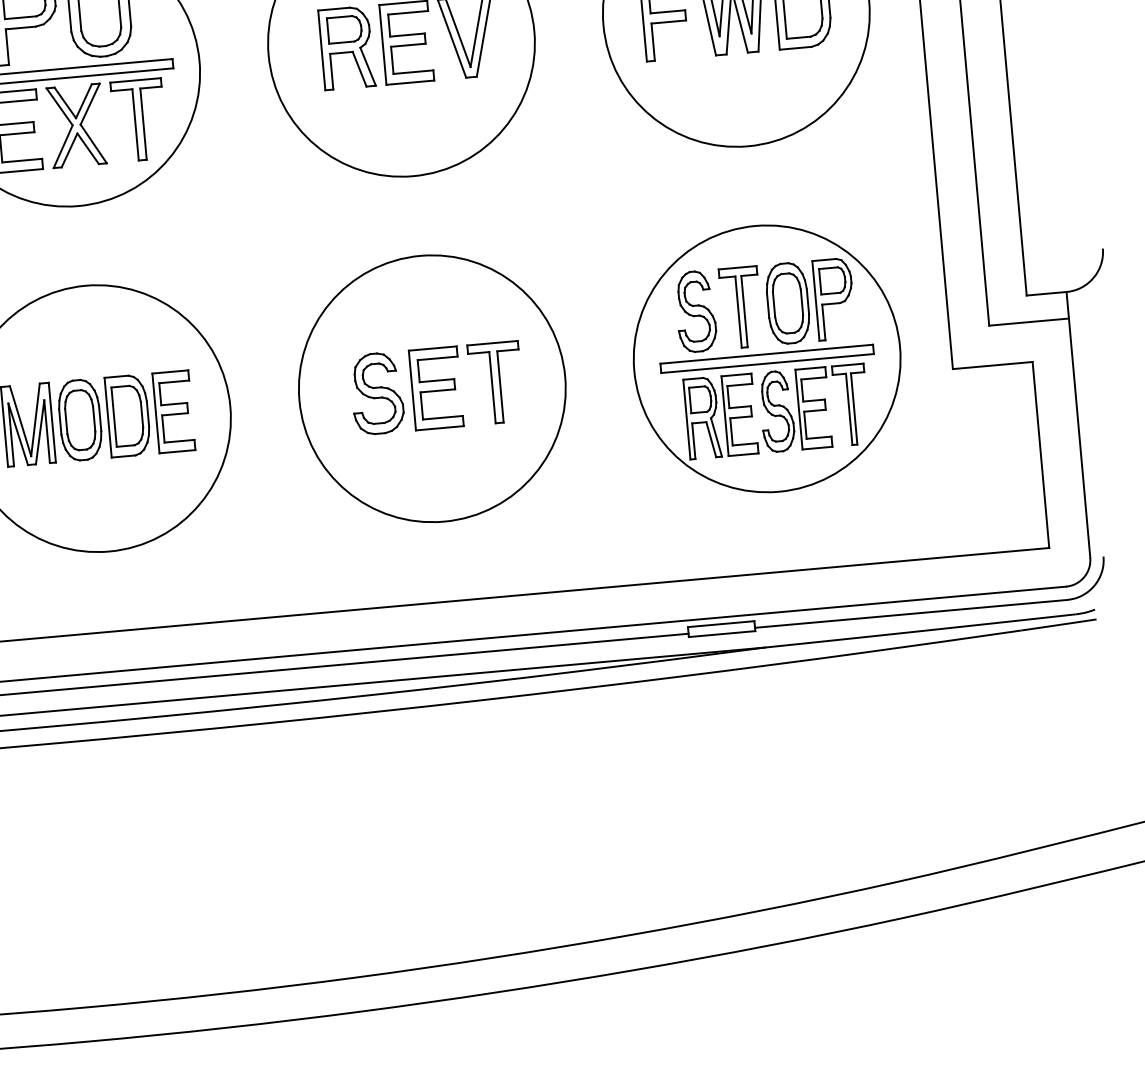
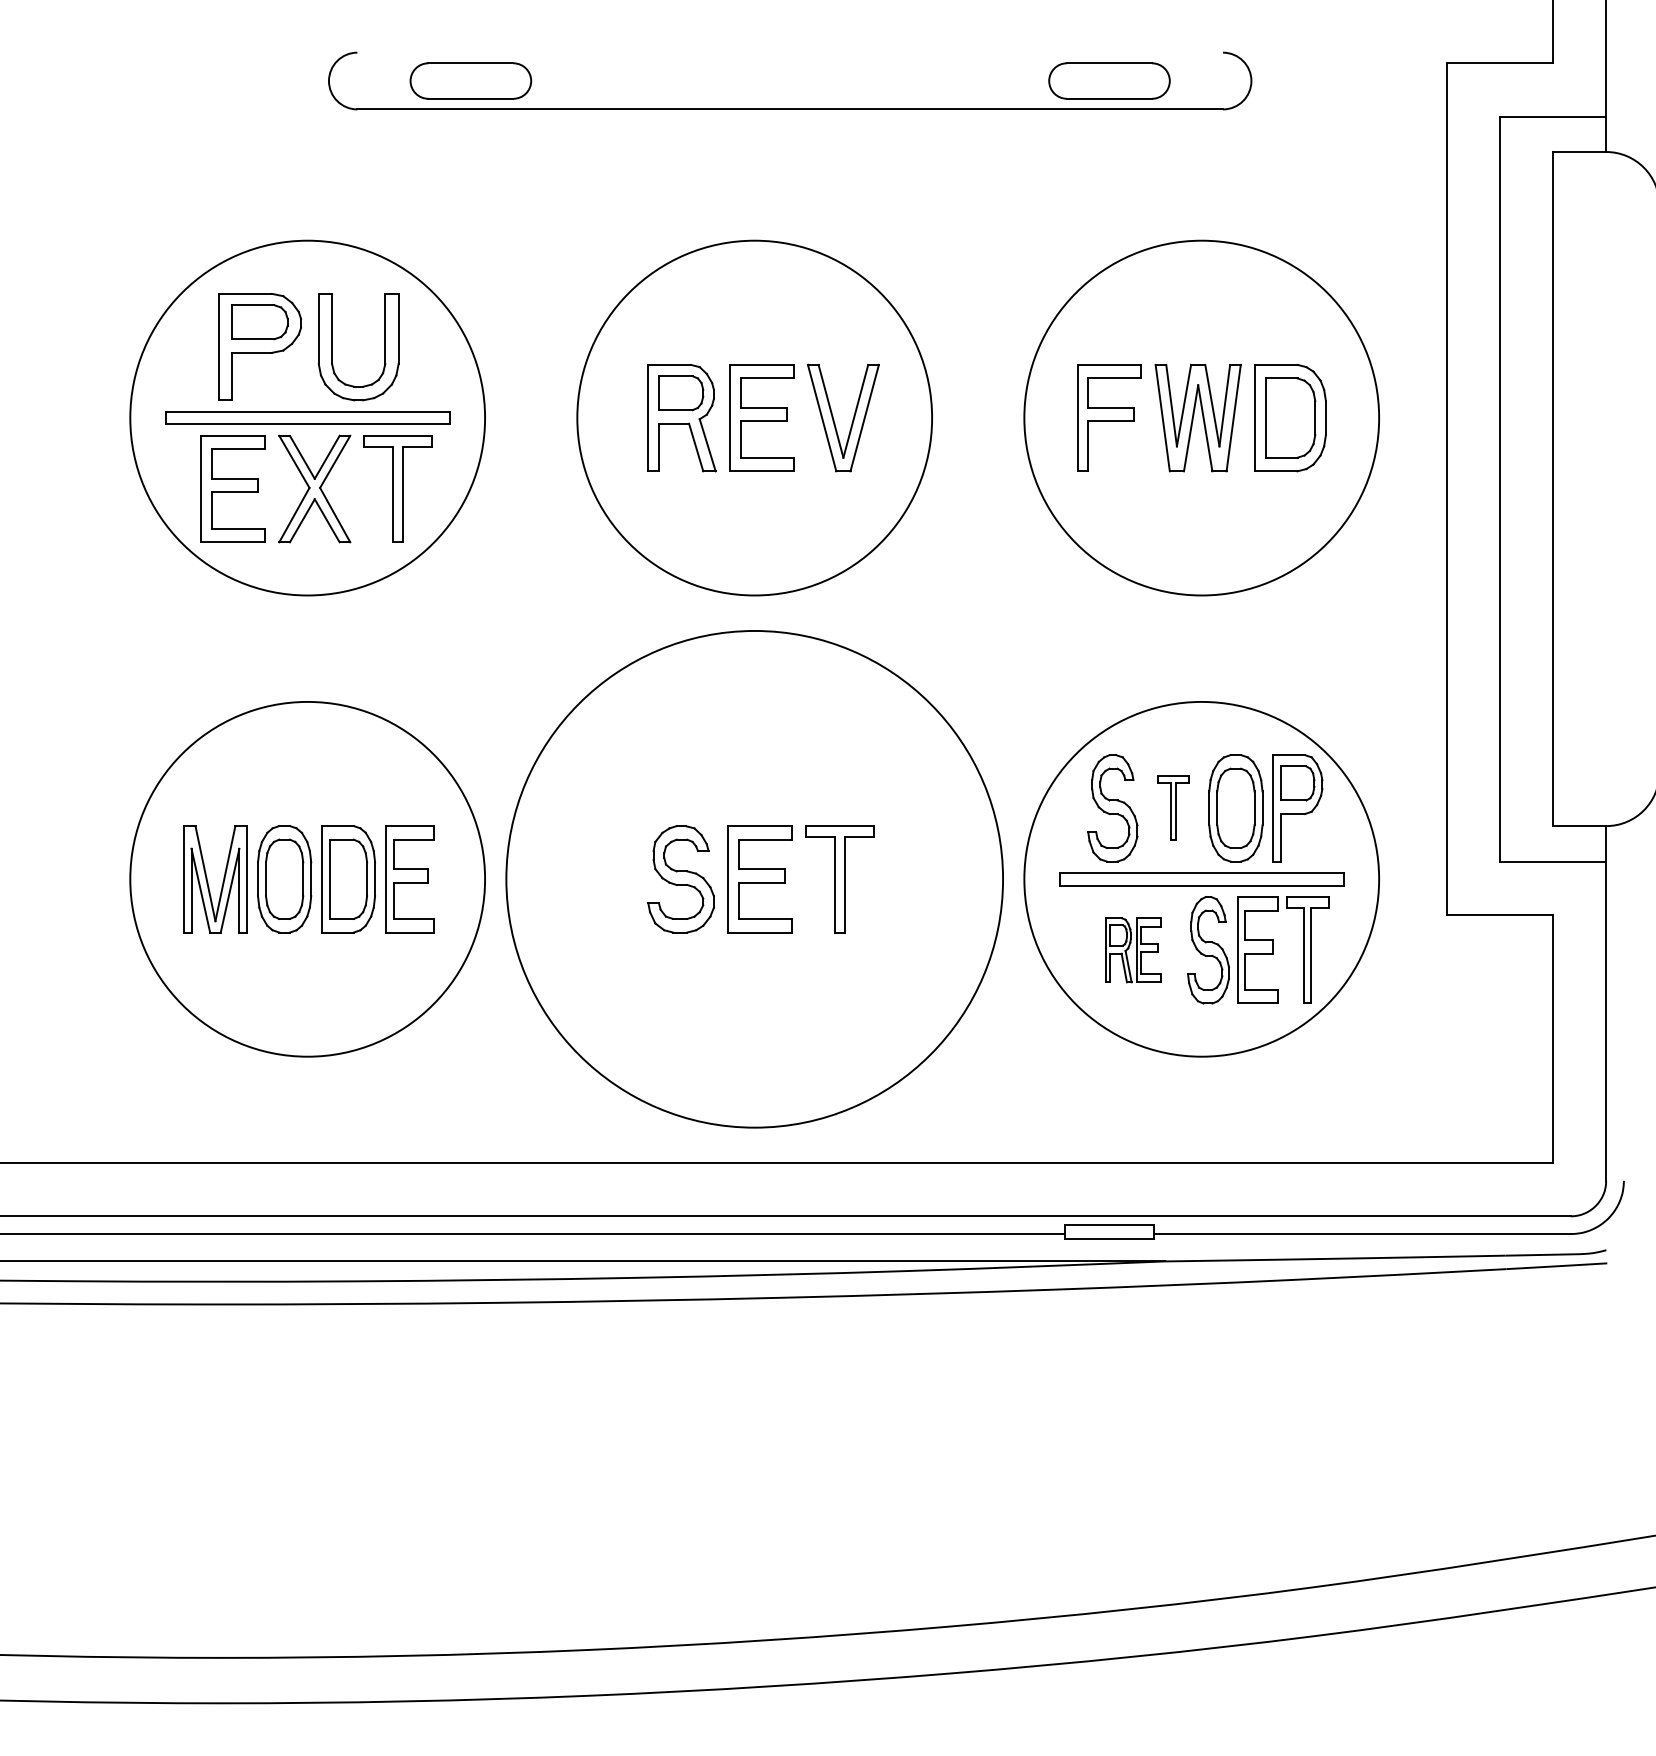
part: (741, 307) -> (1173, 808), size x0.6
circle: (432, 388) -> (754, 878), size x1.4
part: (720, 416) -> (1133, 950), size x0.6

